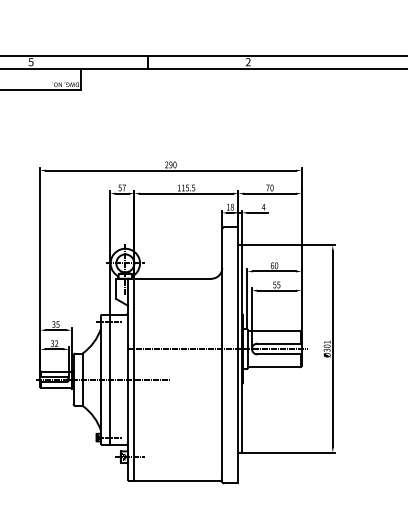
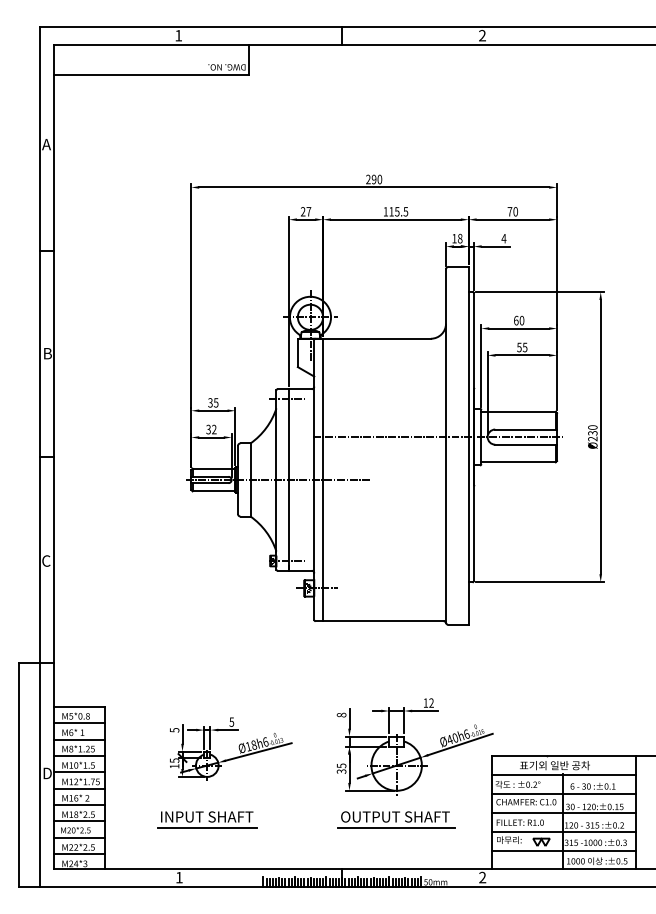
text: (31, 61) -> (178, 35), 5 -> 1
text: (119, 187) -> (302, 211), 57 -> 27
text: (326, 346) -> (592, 433), Ø301 -> Ø230

